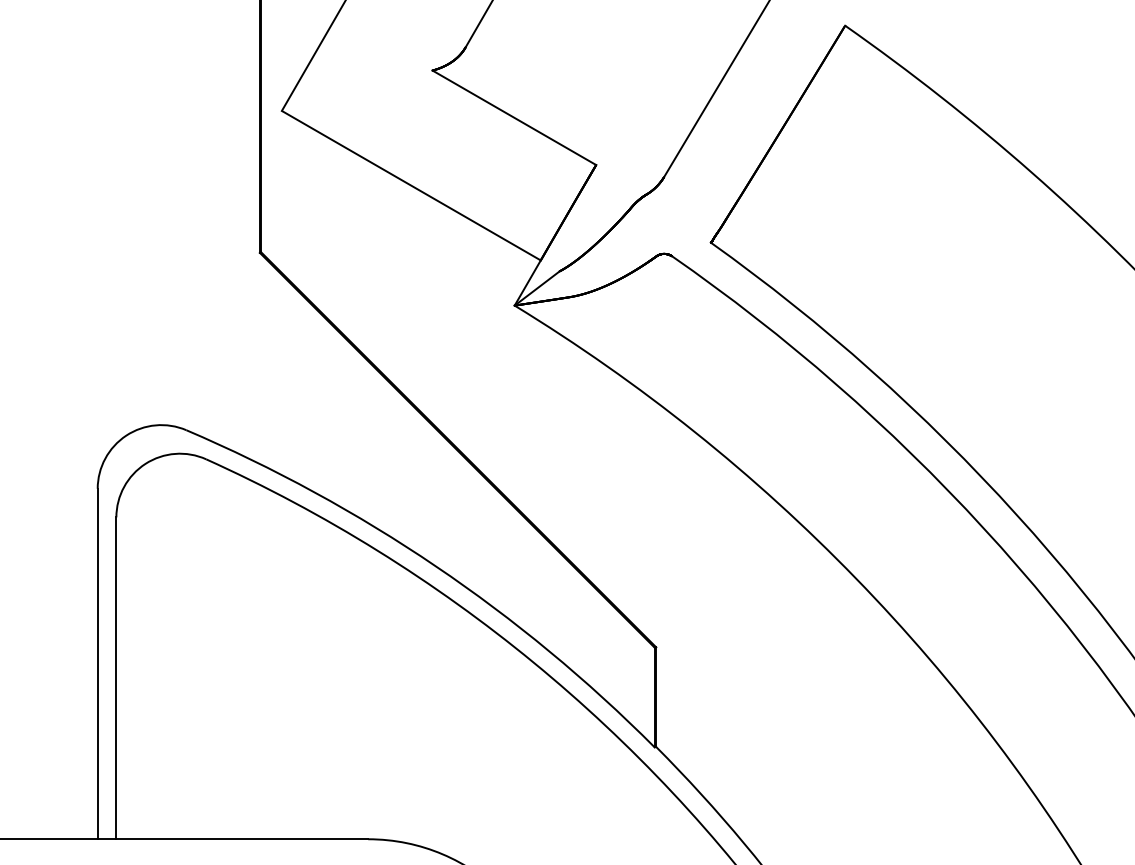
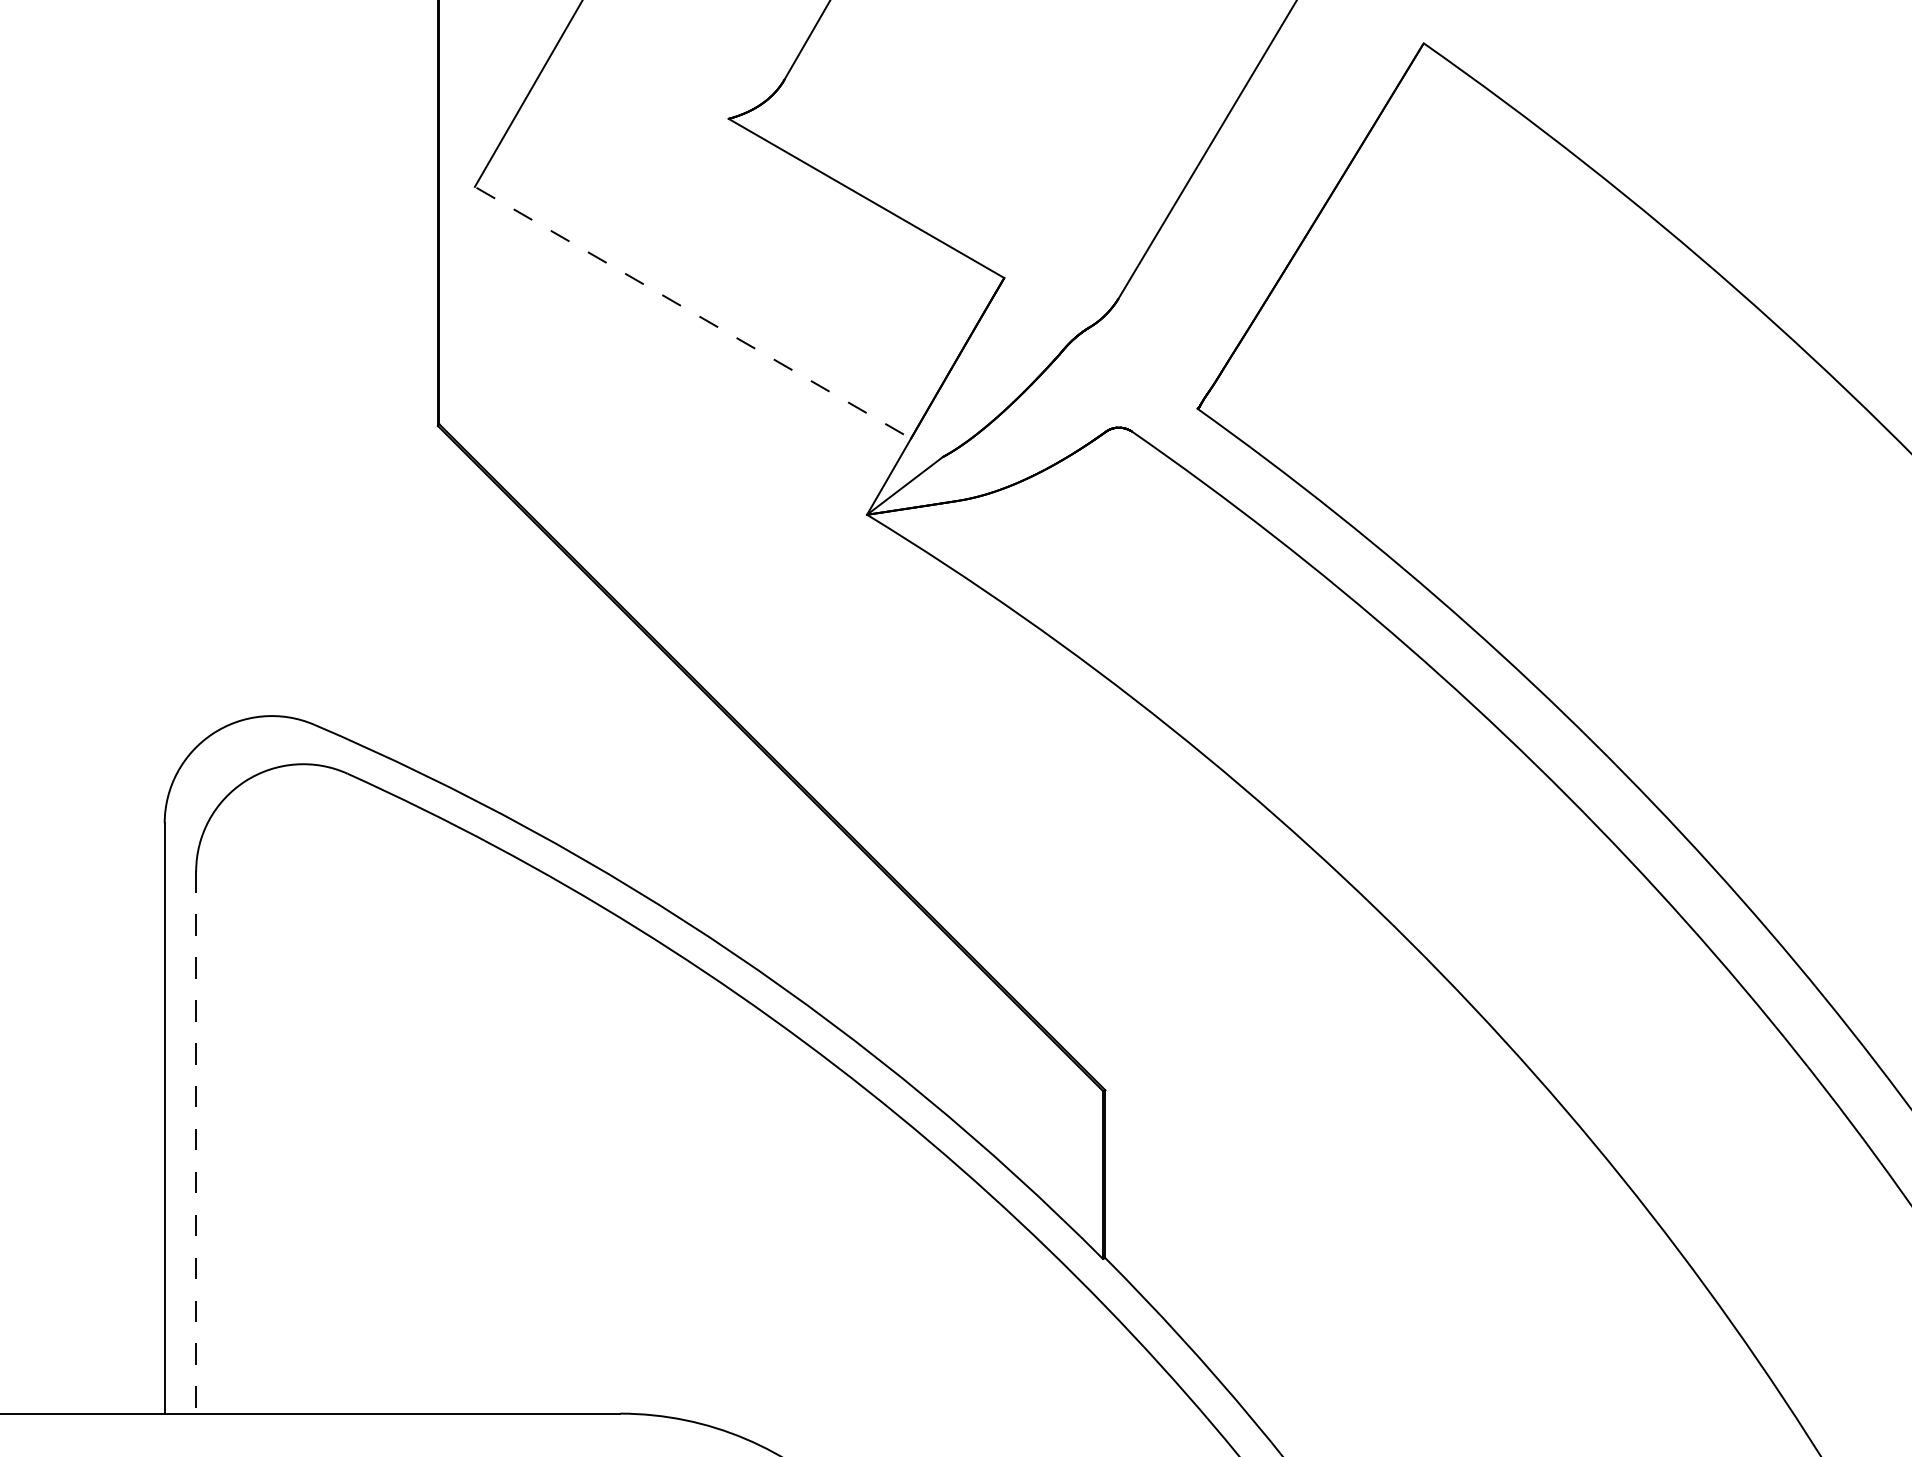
line: (411, 185) -> (693, 312), solid -> dashed
line: (116, 678) -> (196, 1142), solid -> dashed

